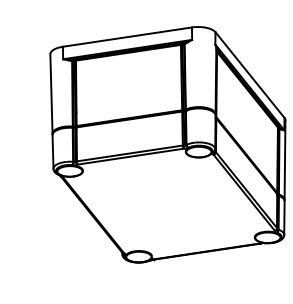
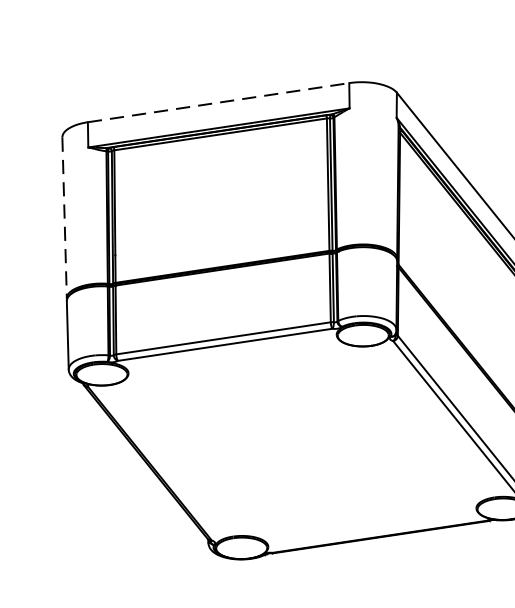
line: (127, 37) -> (218, 103), solid -> dashed
line: (51, 94) -> (64, 218), solid -> dashed

